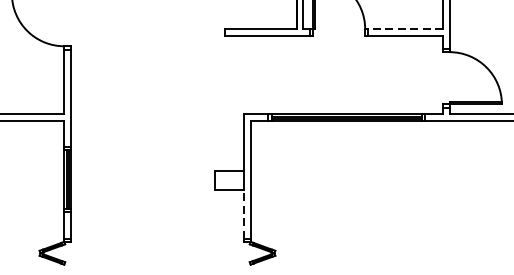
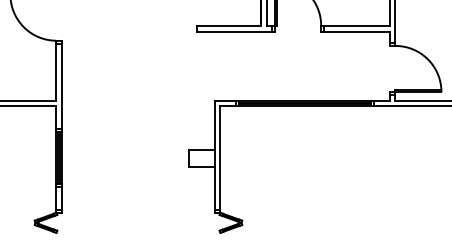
line: (405, 28) -> (356, 25), dashed -> solid
line: (243, 214) -> (214, 188), dashed -> solid

